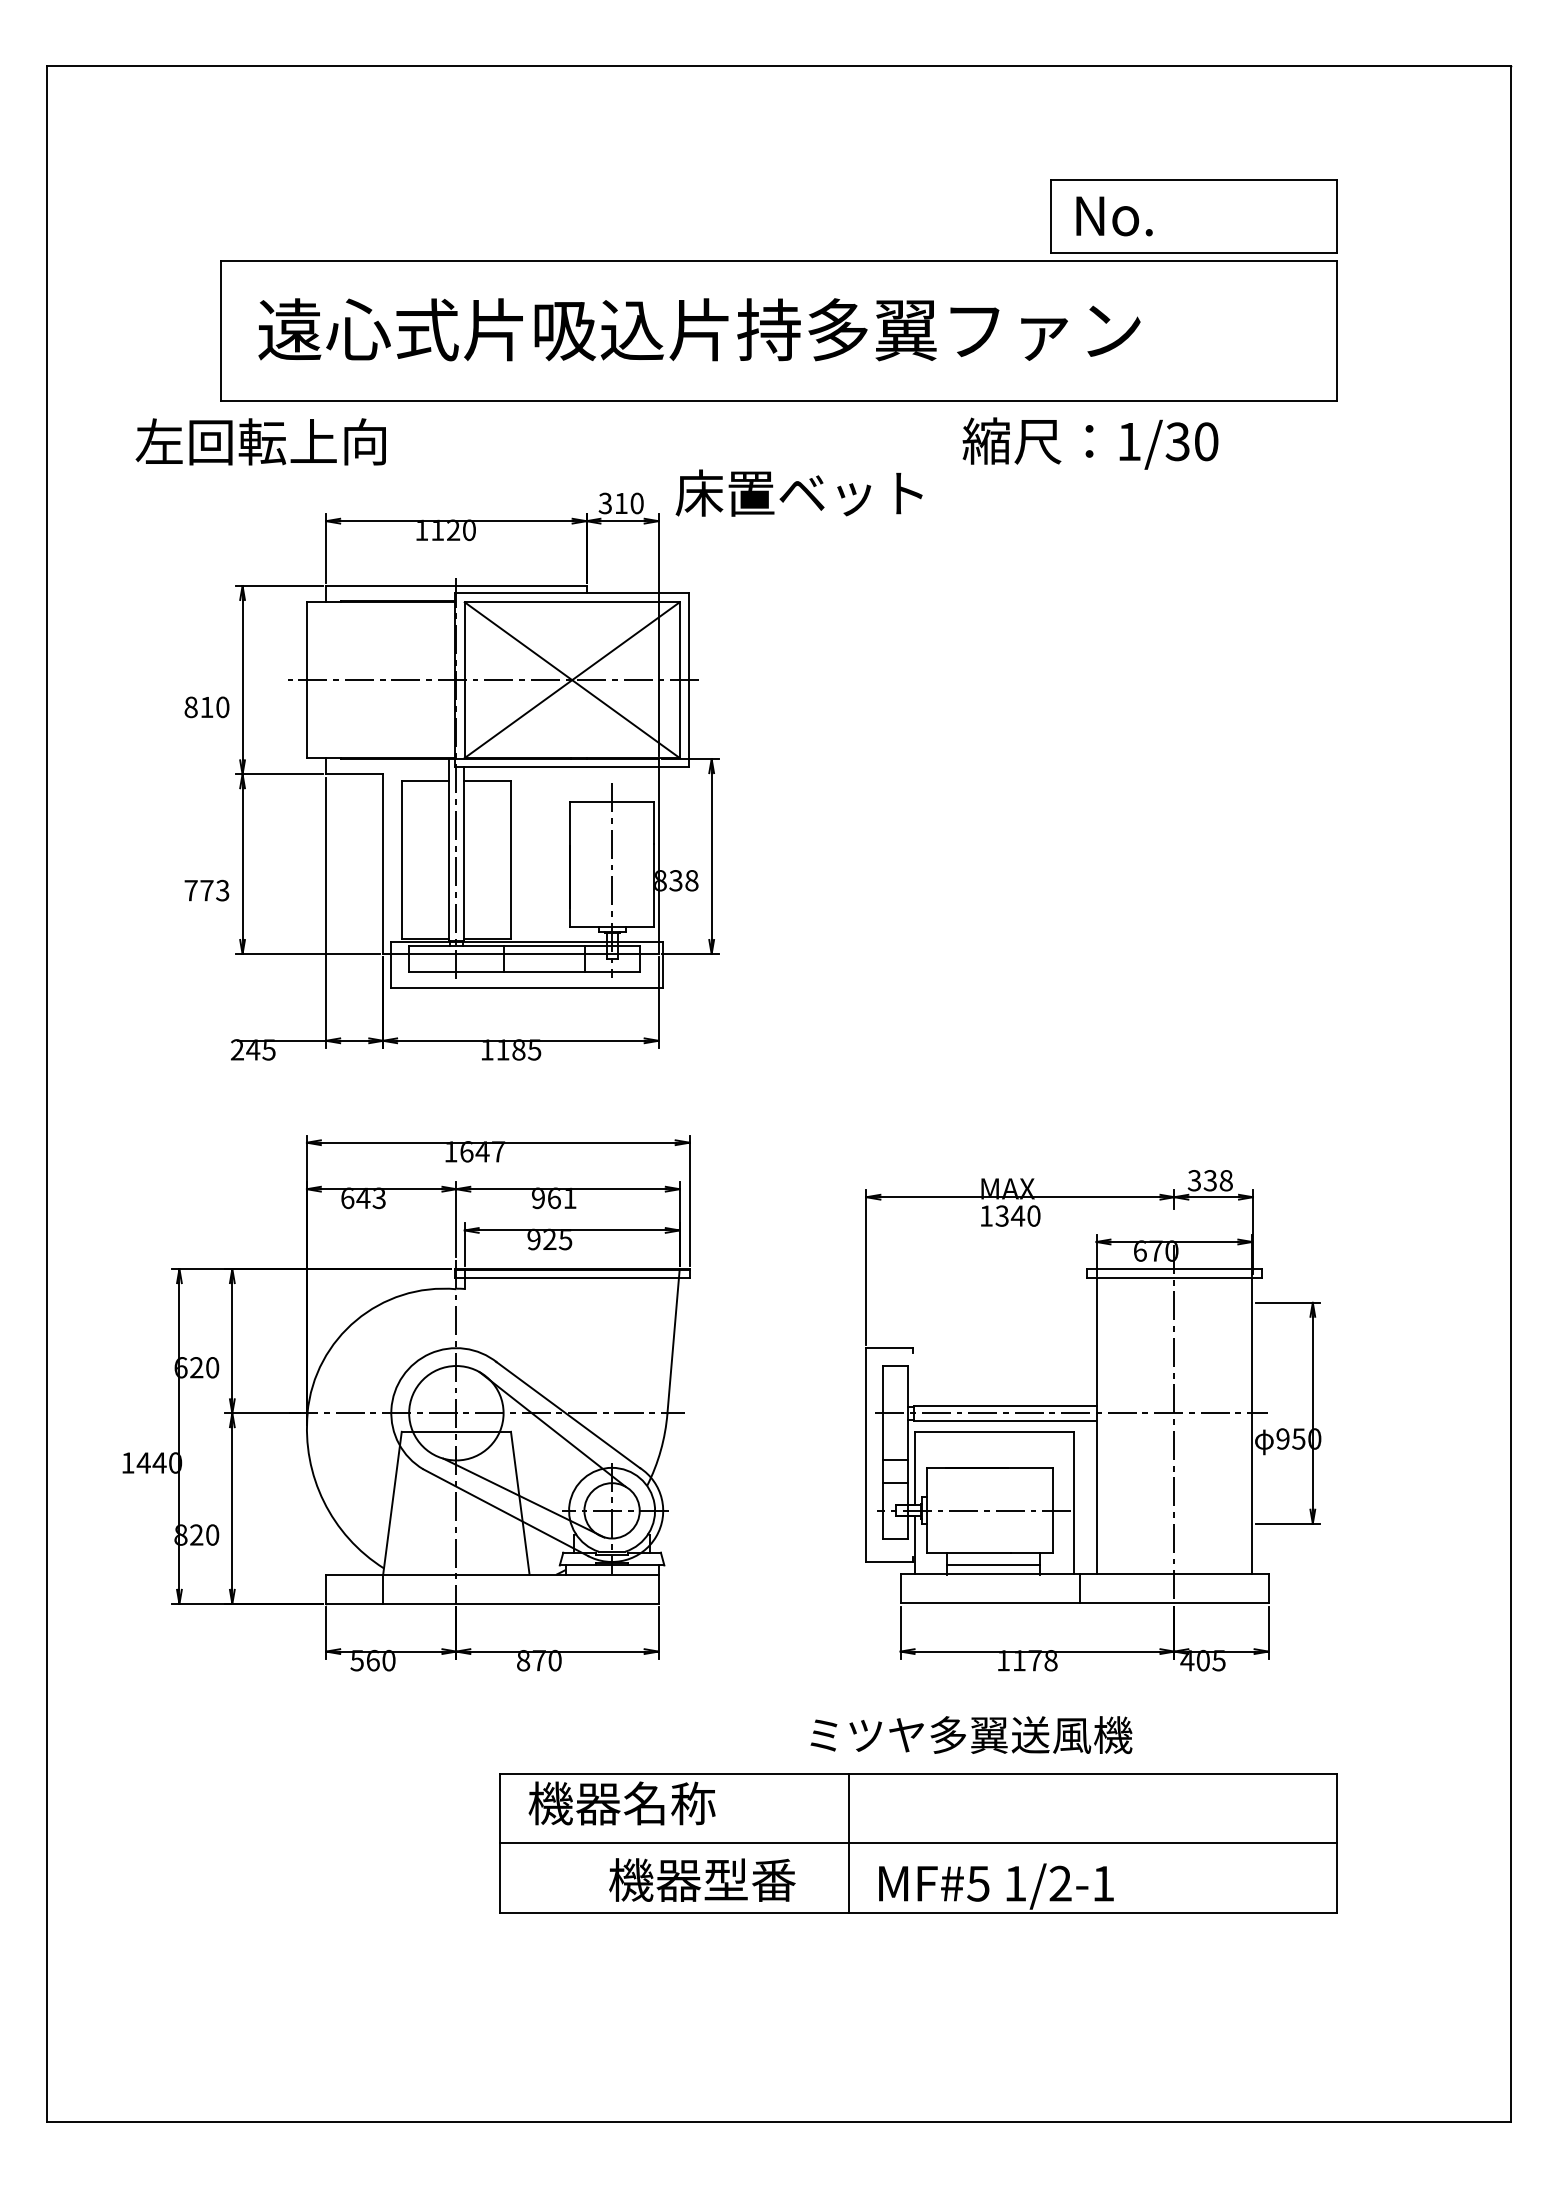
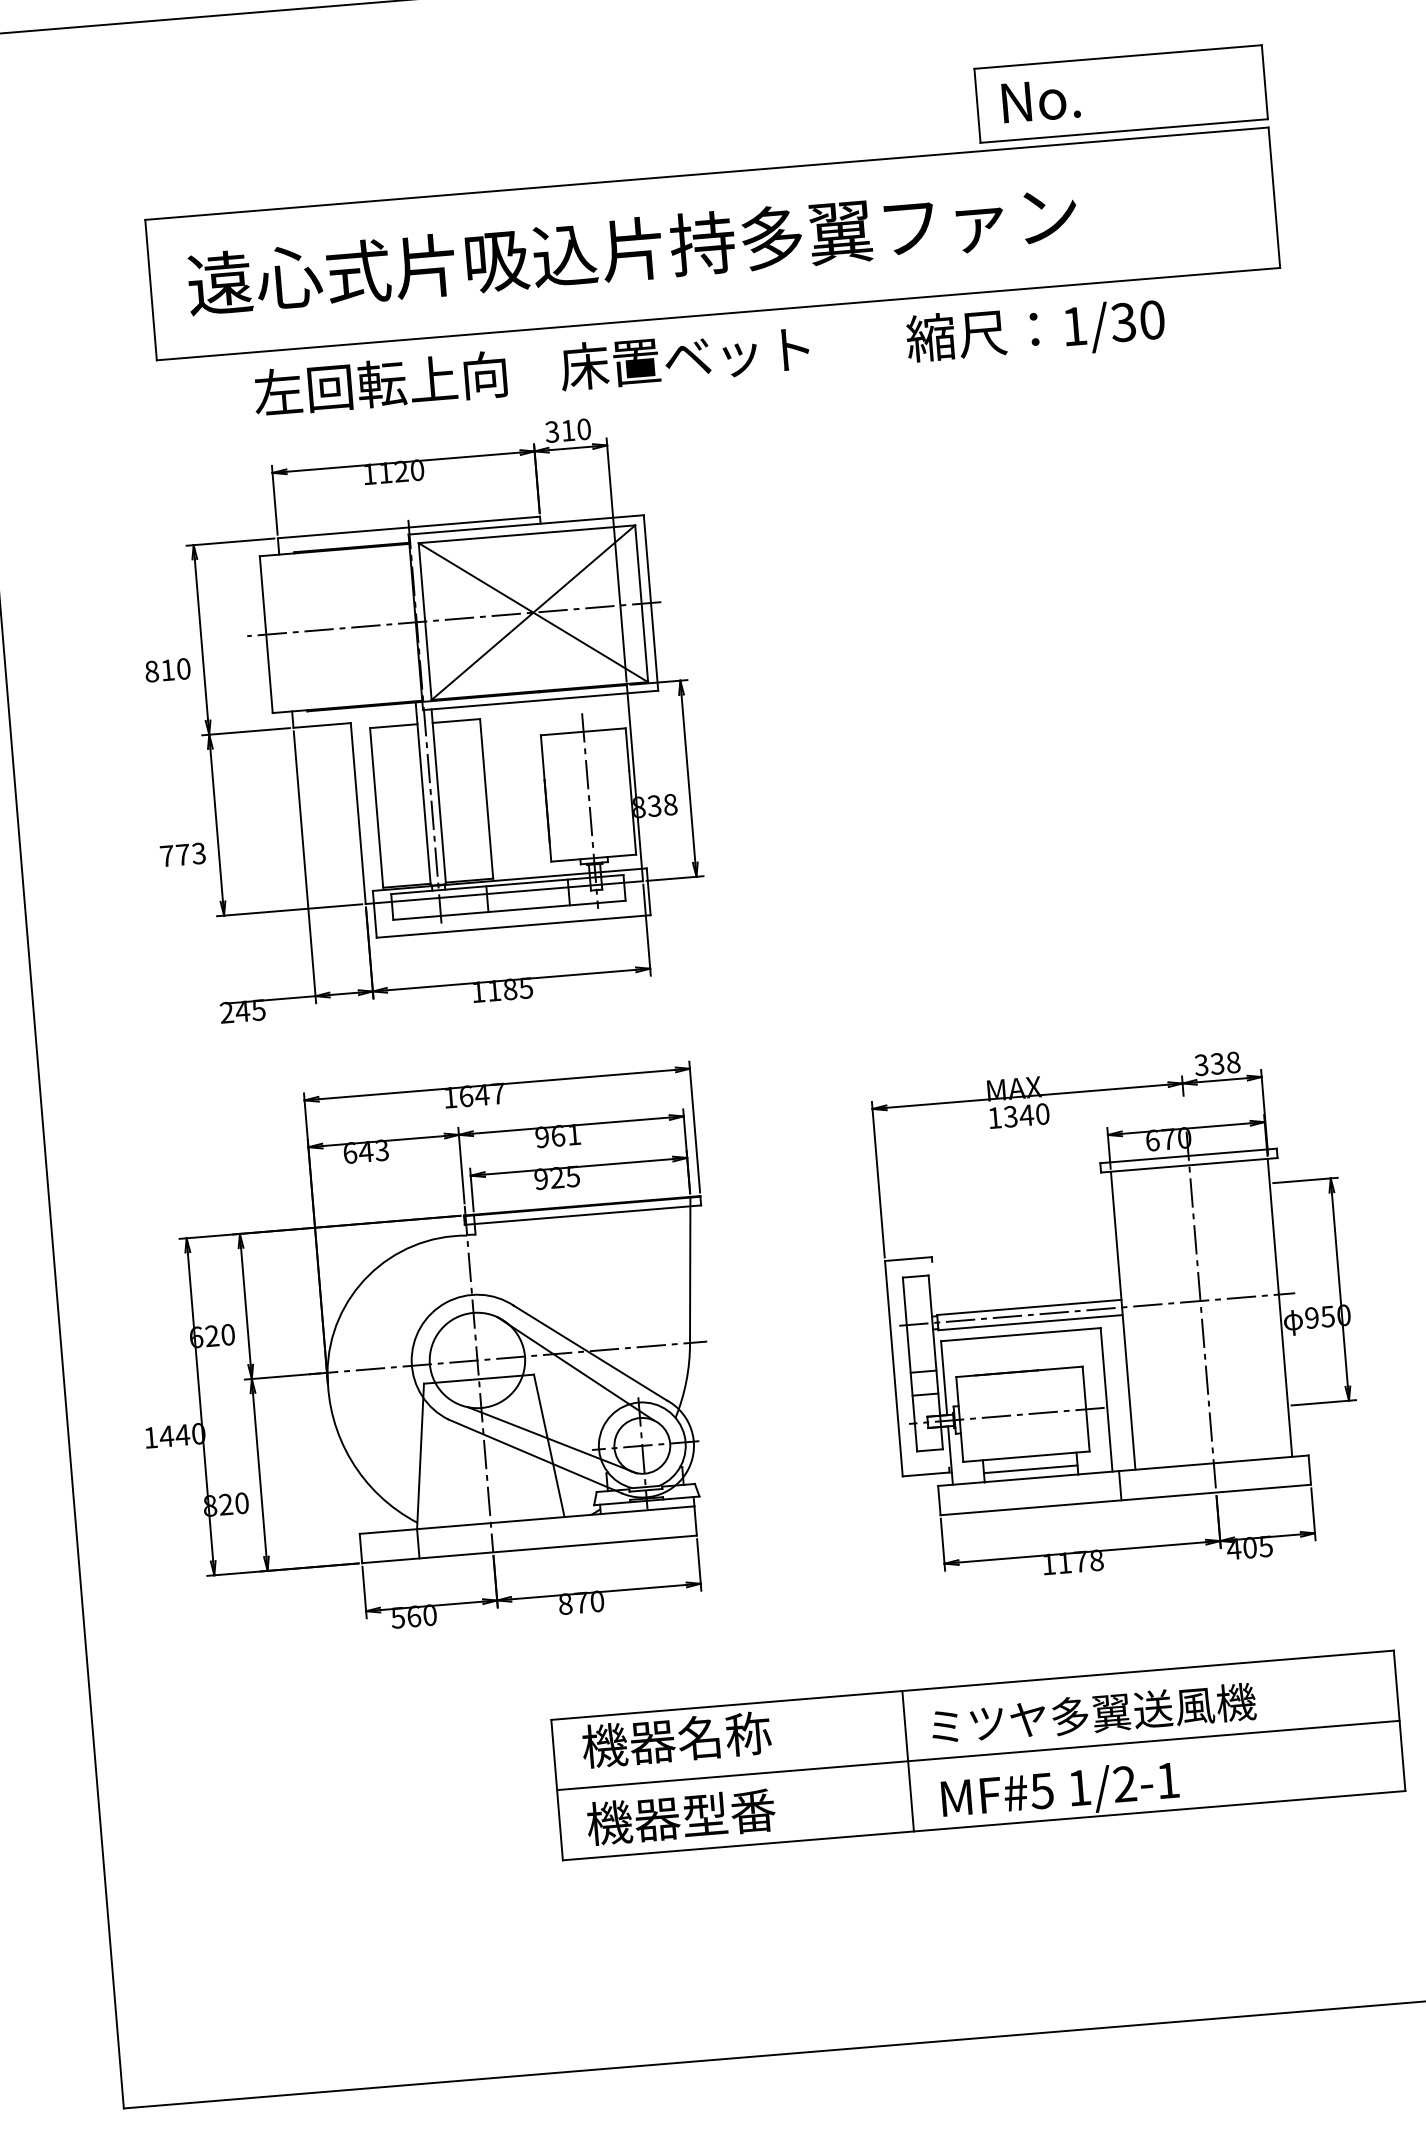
text: (260, 441) -> (380, 383), moved
text: (798, 492) -> (684, 357), moved
text: (971, 1734) -> (1093, 1713), moved
text: (702, 1879) -> (681, 1816), moved

